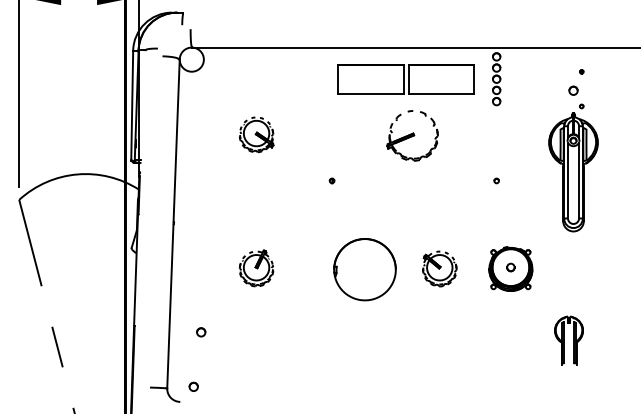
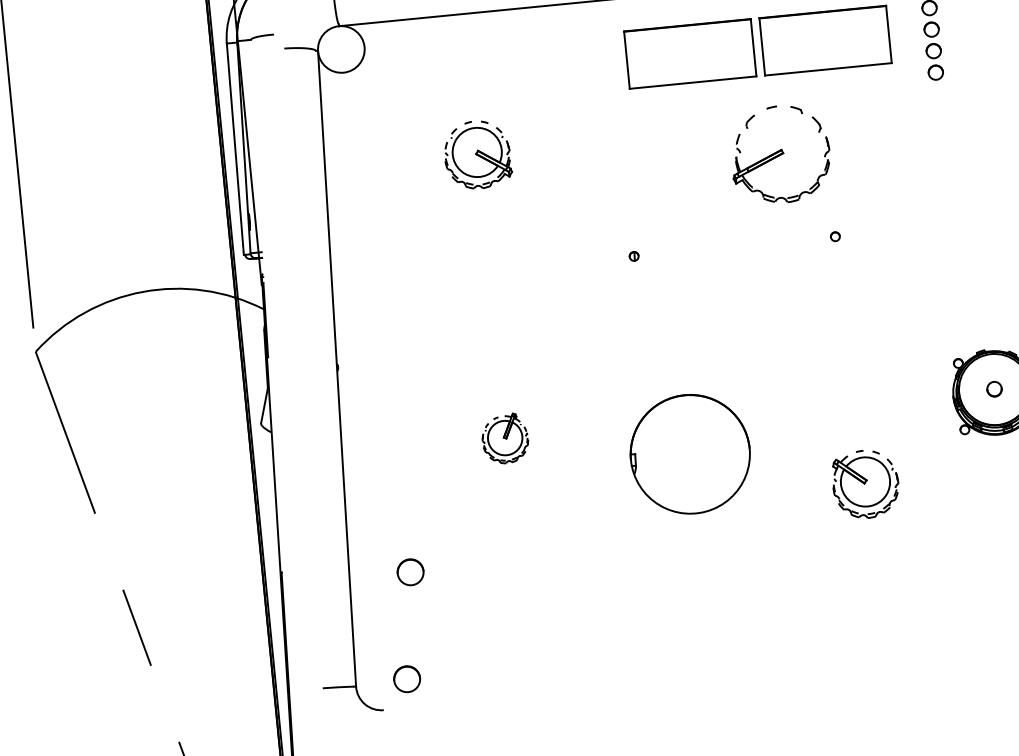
part: (256, 134) -> (477, 154), moved
part: (496, 180) -> (834, 235), moved
part: (256, 268) -> (505, 439), size x0.7
part: (439, 268) -> (865, 483), moved
part: (364, 269) -> (689, 454), moved
part: (201, 332) -> (411, 572), size x1.6
part: (193, 386) -> (406, 678), size x1.6

